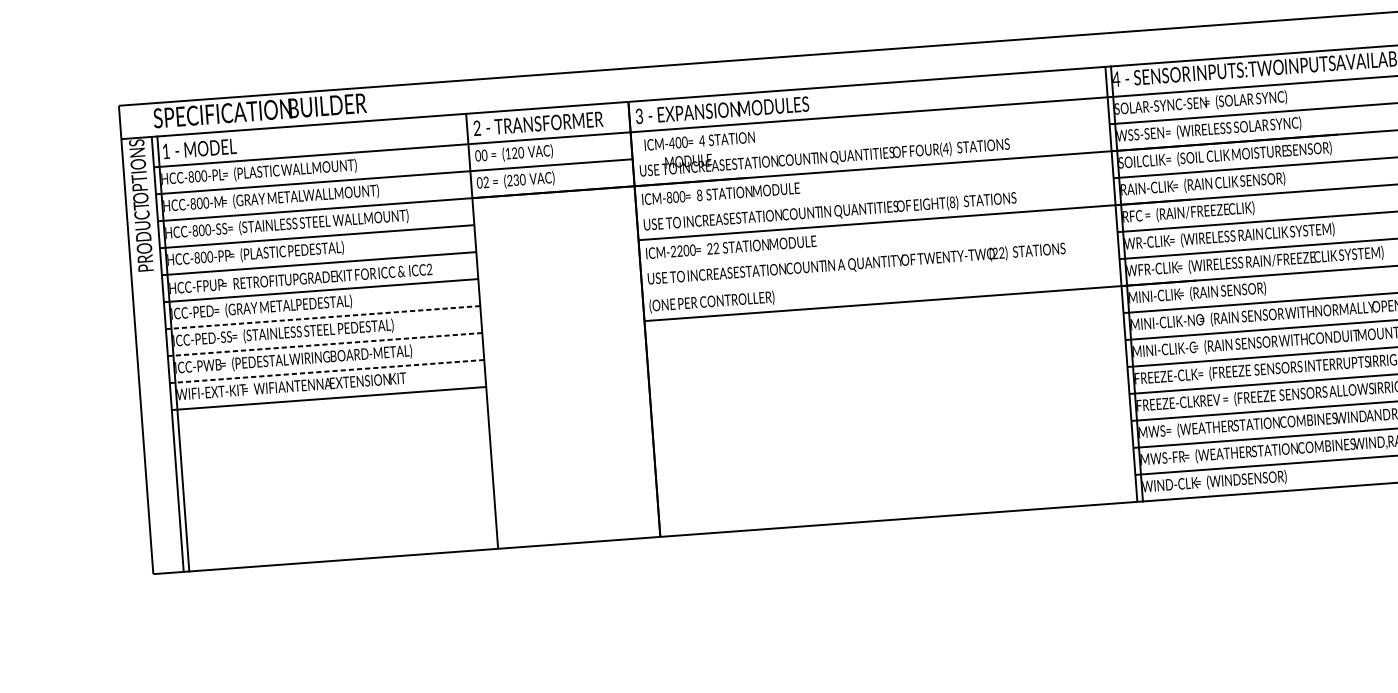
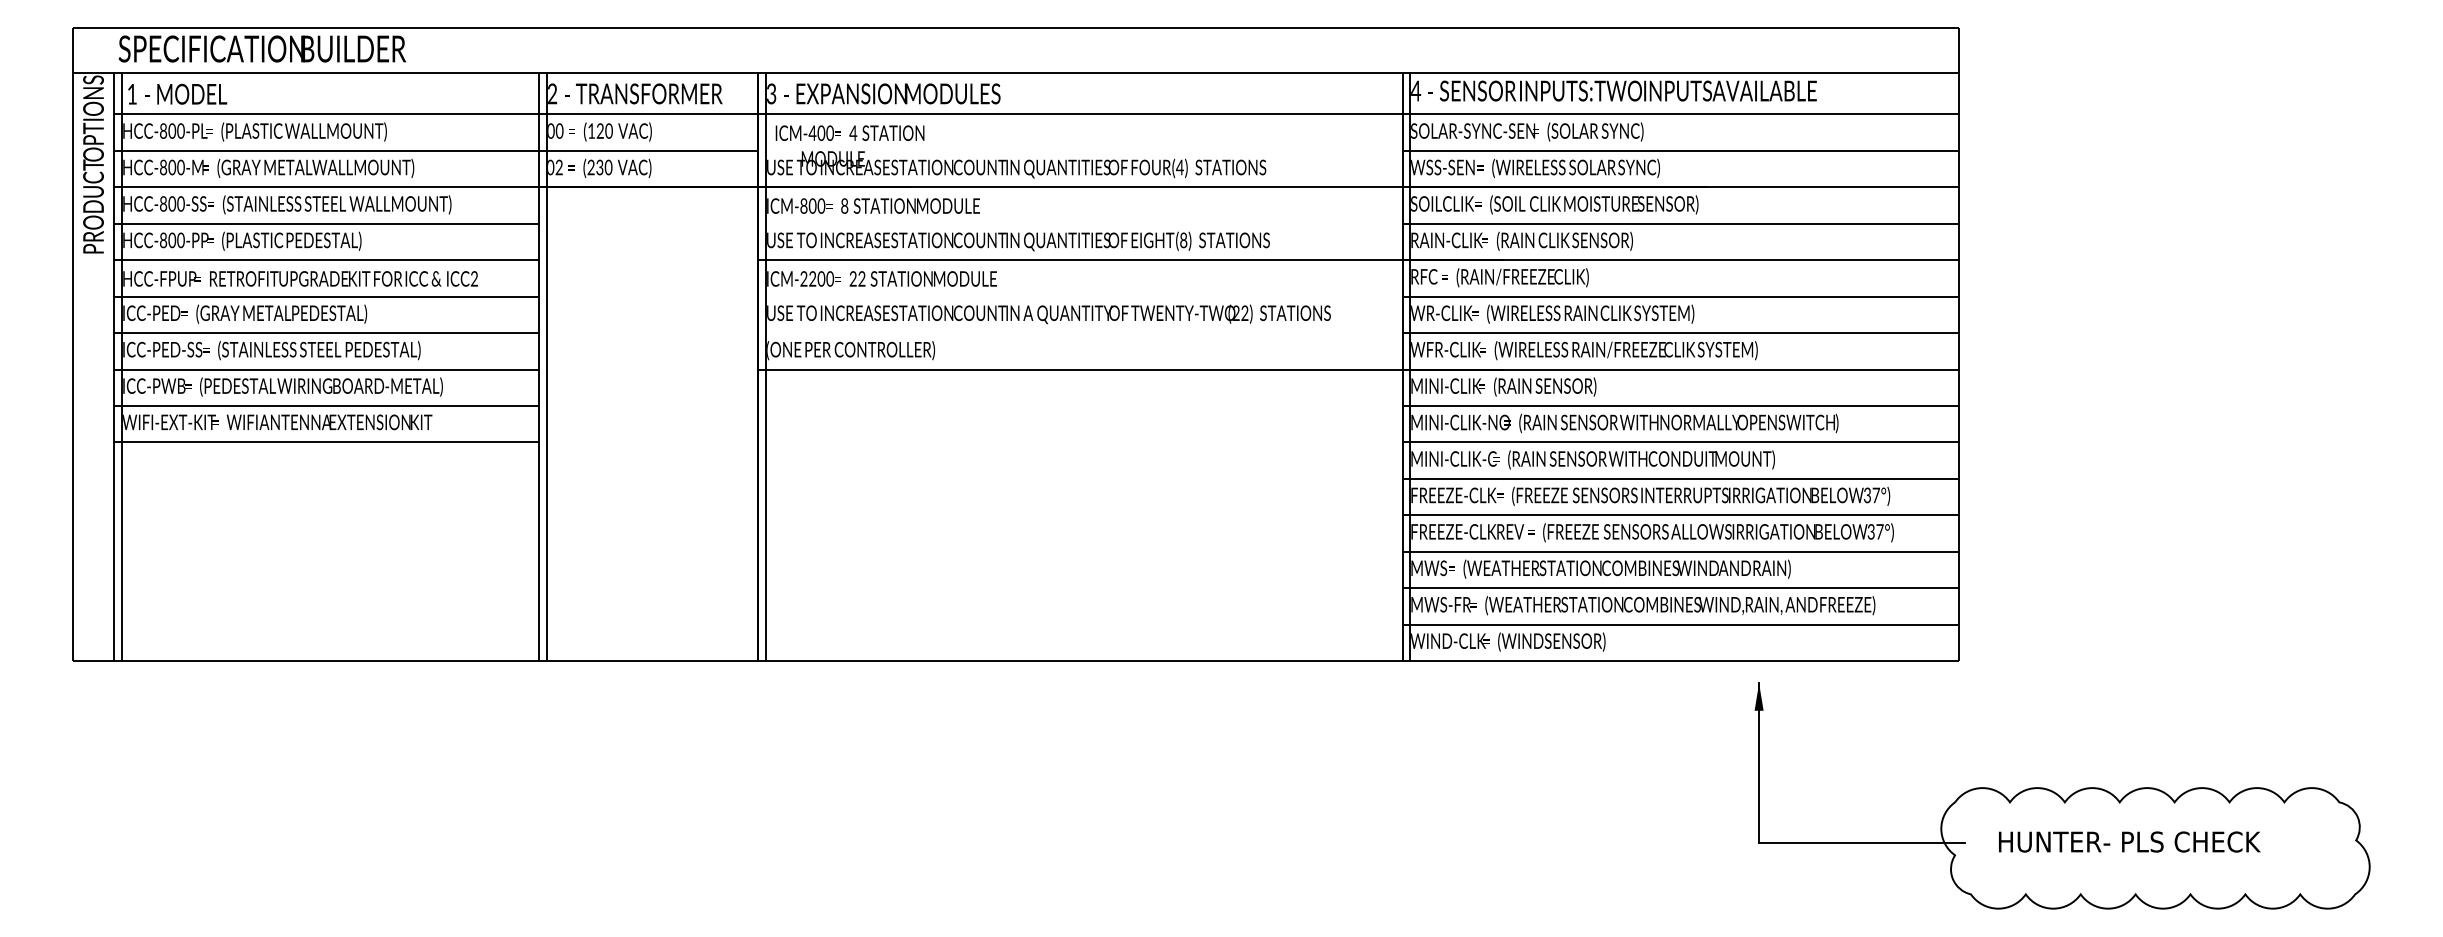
line: (322, 317) -> (326, 333), dashed -> solid
line: (649, 318) -> (765, 366), added
line: (487, 330) -> (546, 366), added
line: (324, 344) -> (326, 369), dashed -> solid
line: (326, 371) -> (326, 405), dashed -> solid

